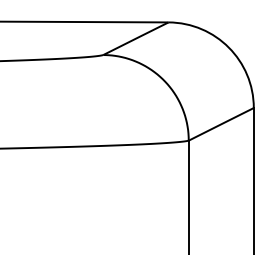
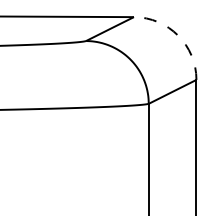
arc: (229, 47) -> (178, 35), solid -> dashed

